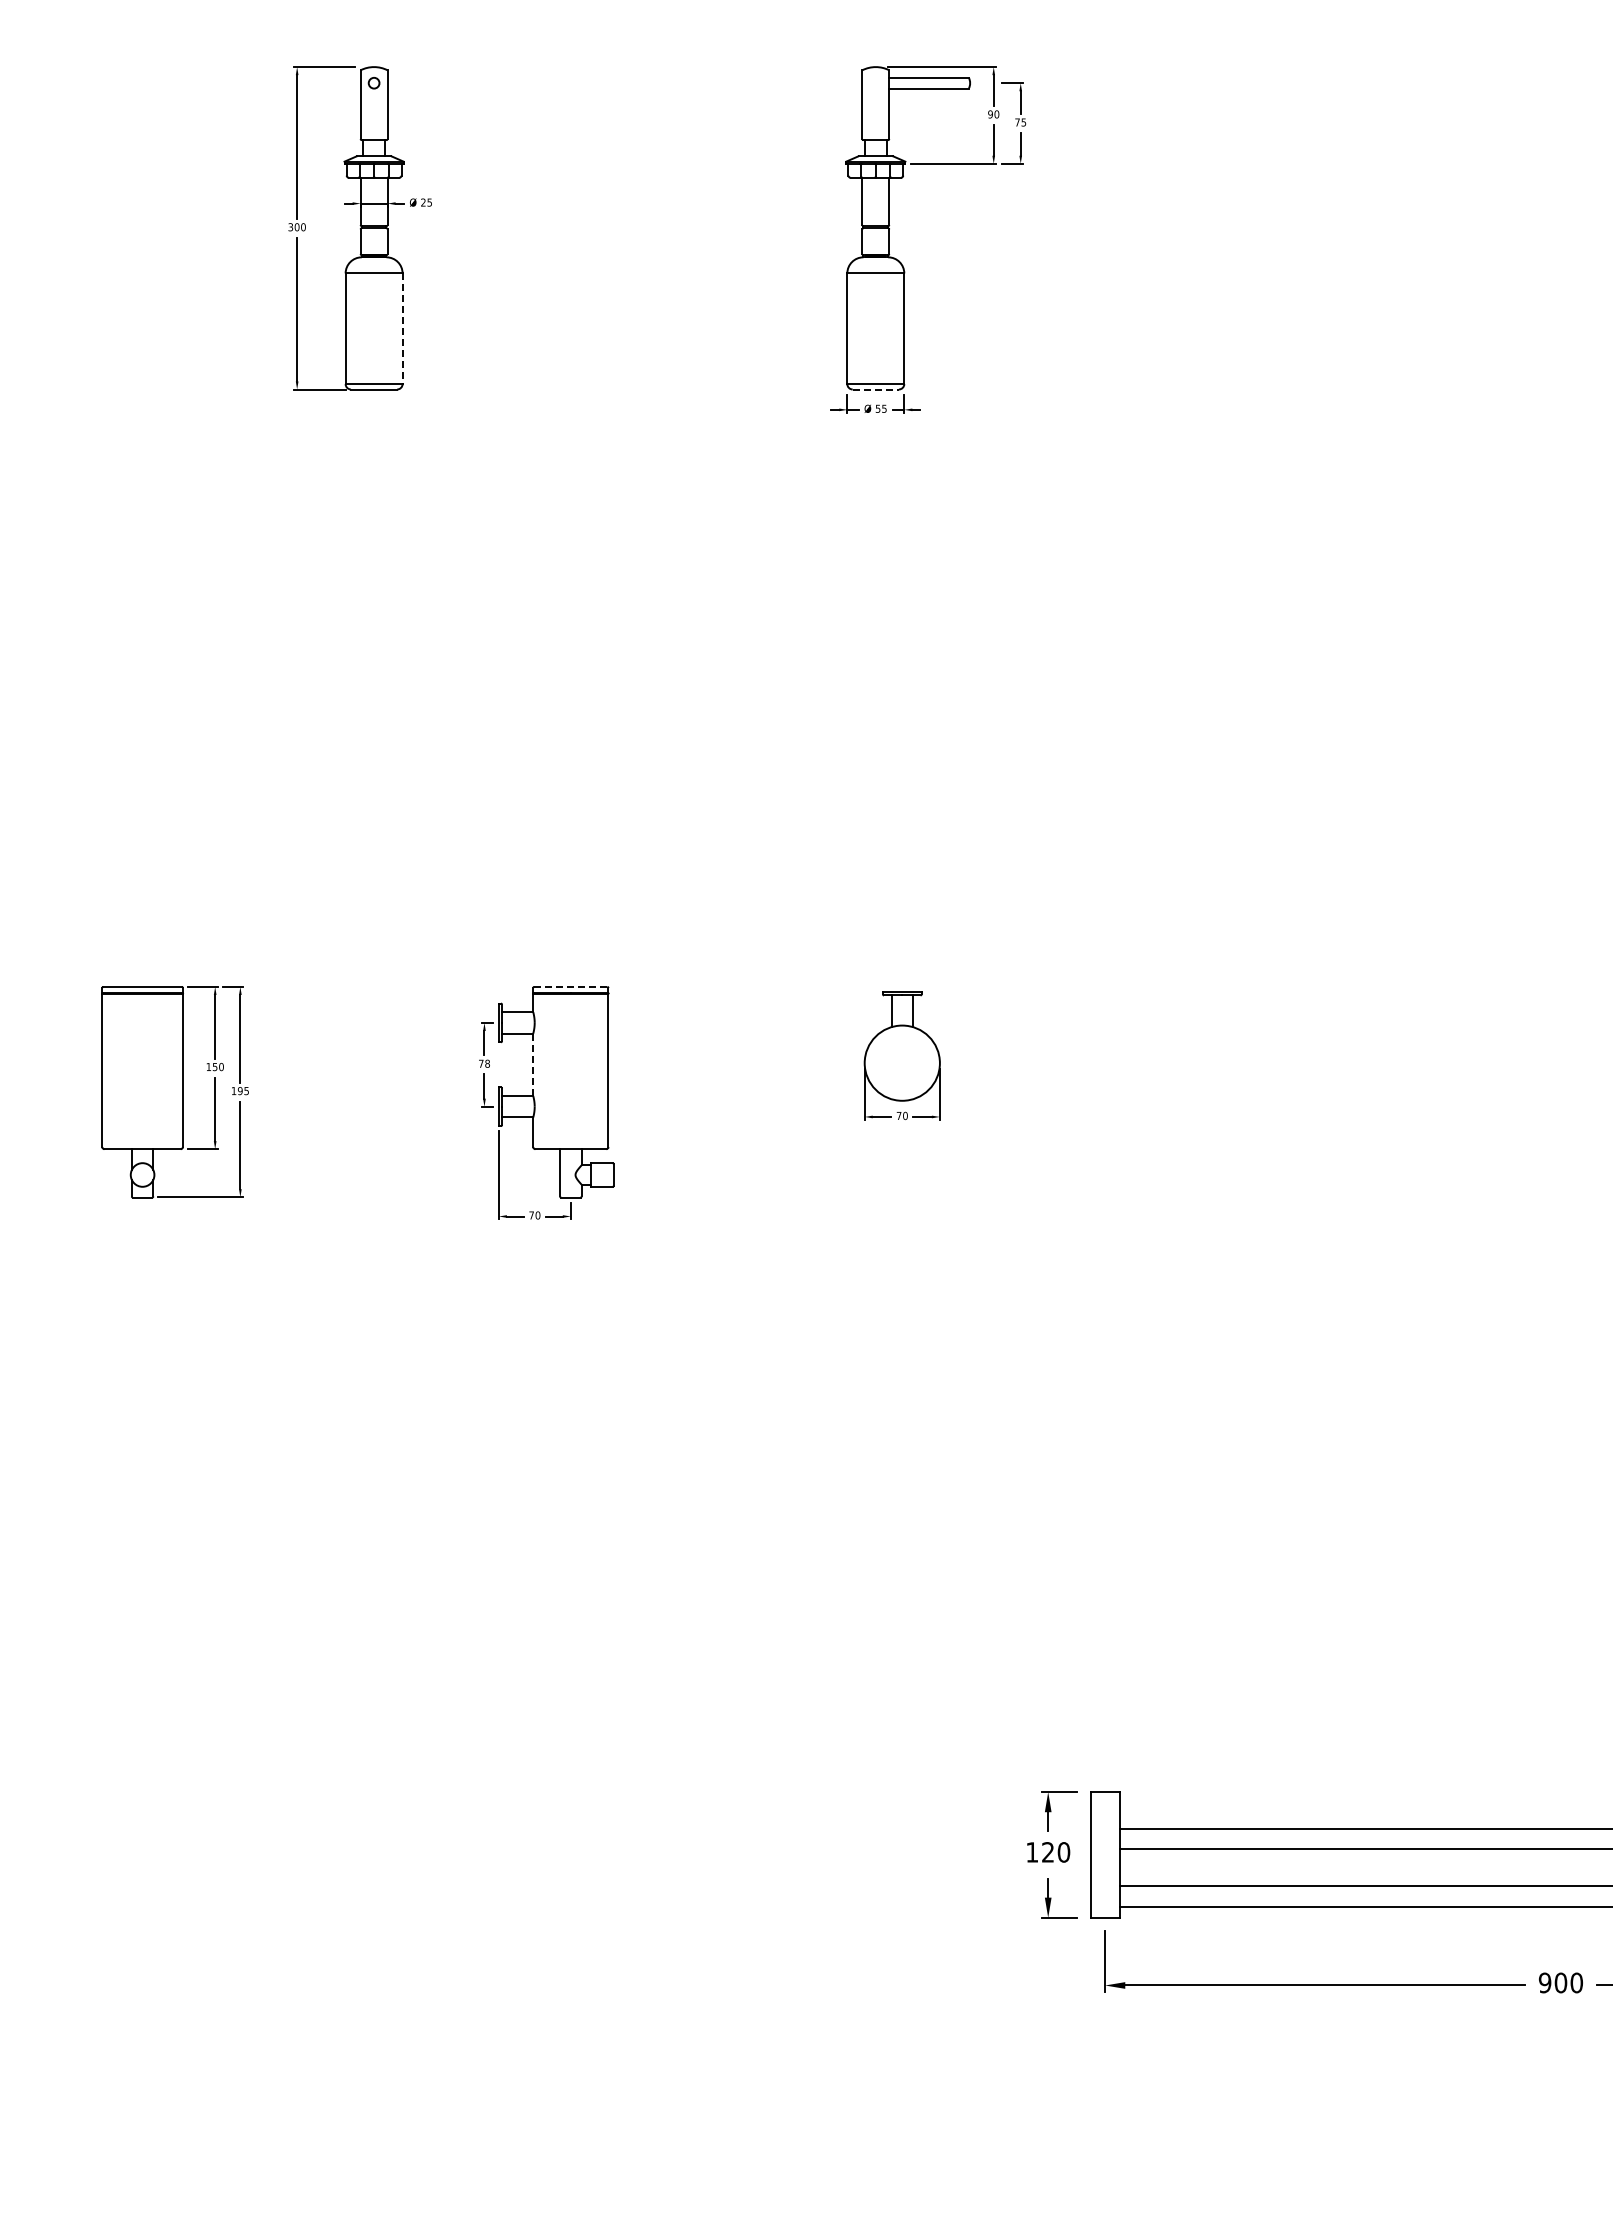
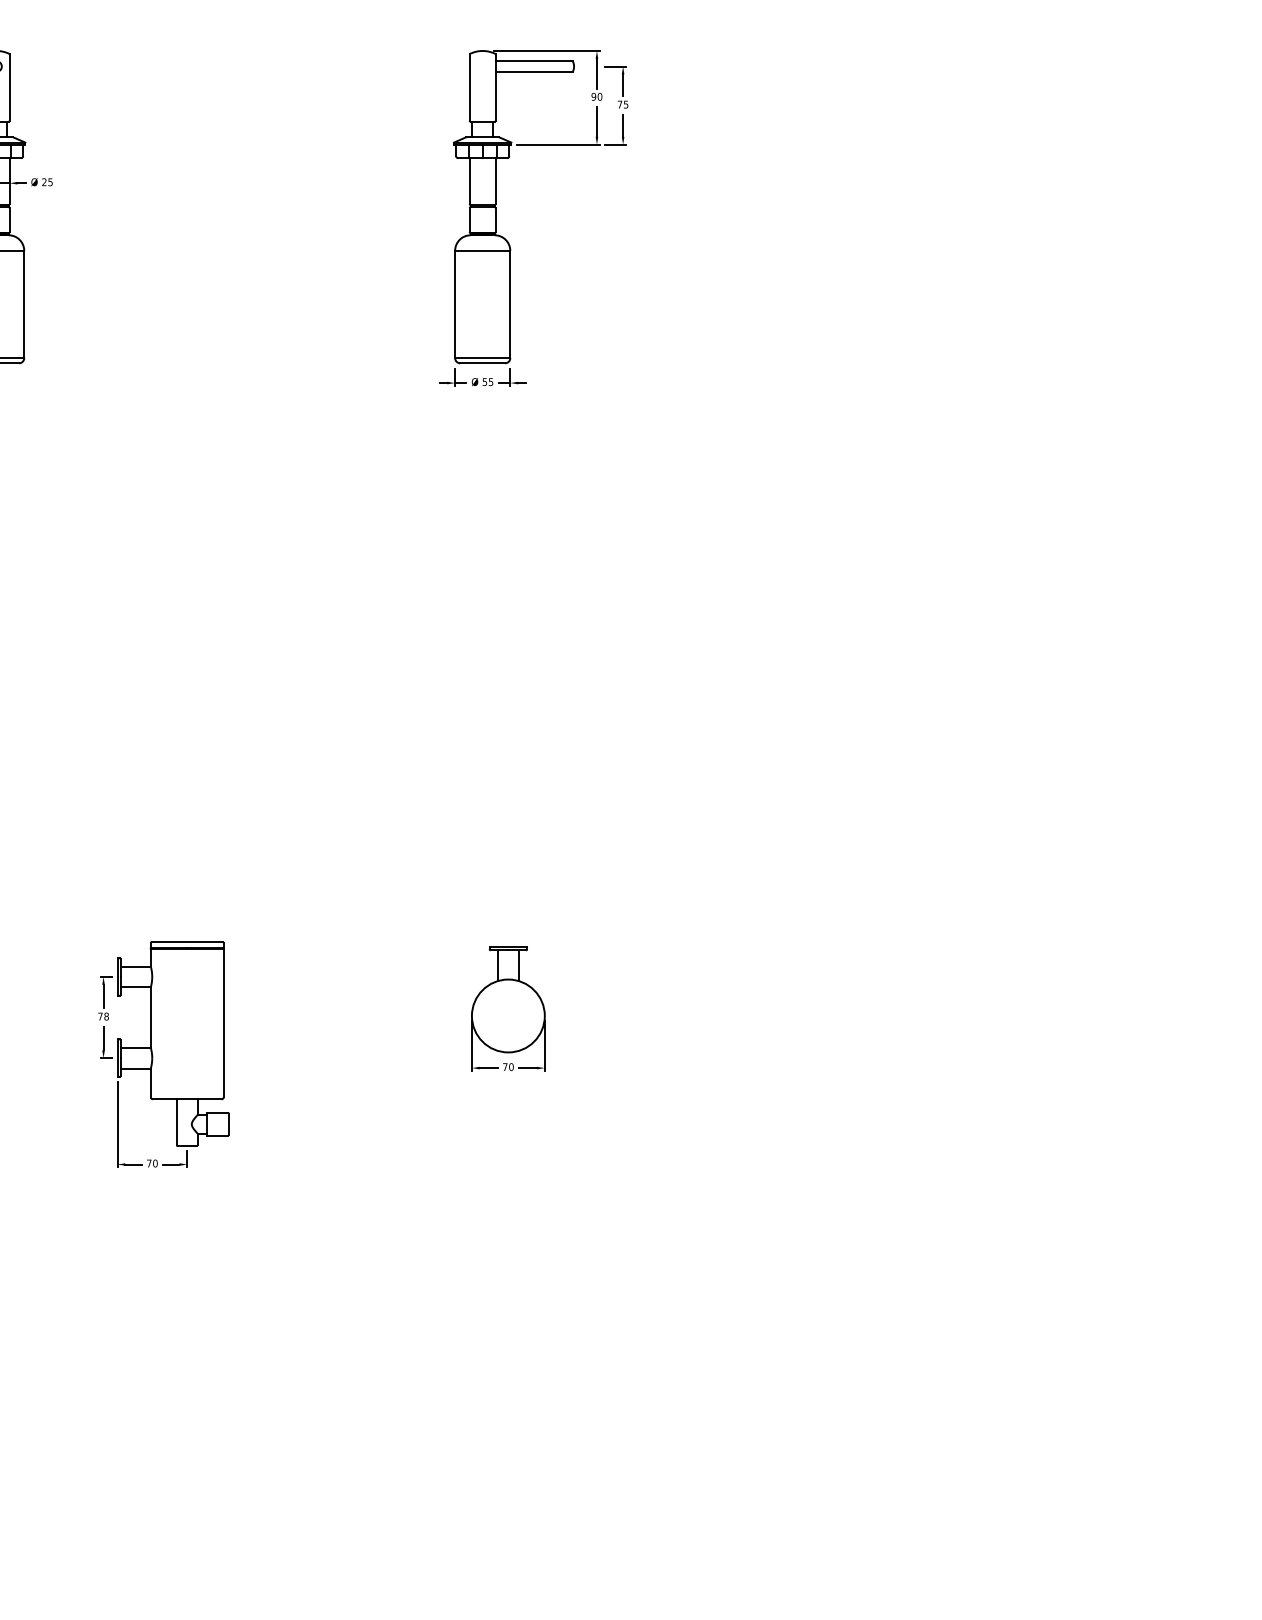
line: (402, 329) -> (24, 305), dashed -> solid
line: (876, 389) -> (483, 363), dashed -> solid
line: (570, 986) -> (186, 941), dashed -> solid
line: (533, 1064) -> (151, 1017), dashed -> solid

